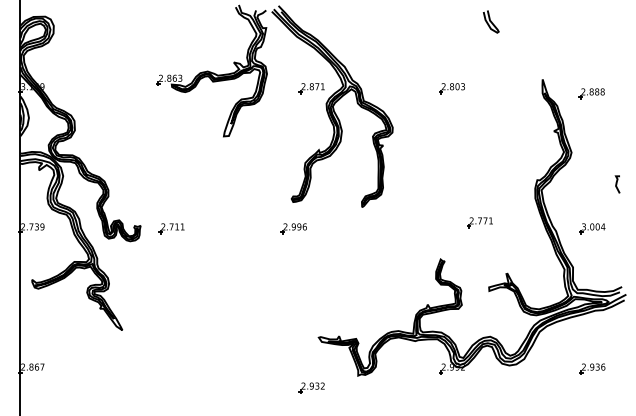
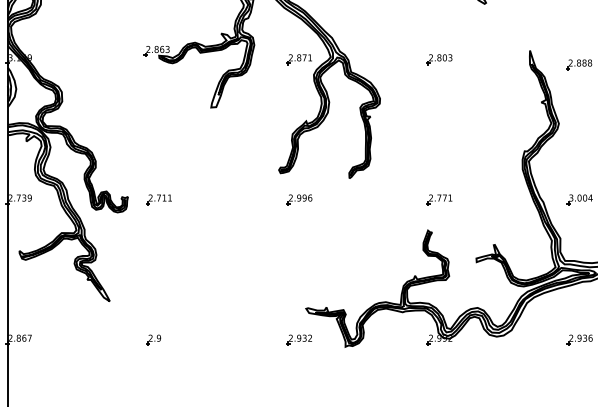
part: (479, 222) -> (438, 199), moved
part: (293, 228) -> (298, 199), moved
part: (165, 368) -> (152, 339), added
part: (311, 387) -> (298, 339), moved

